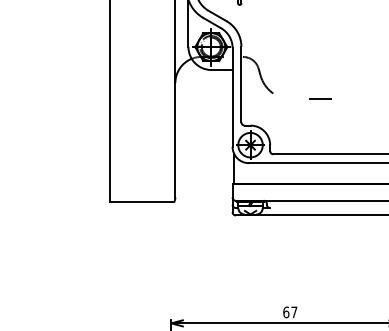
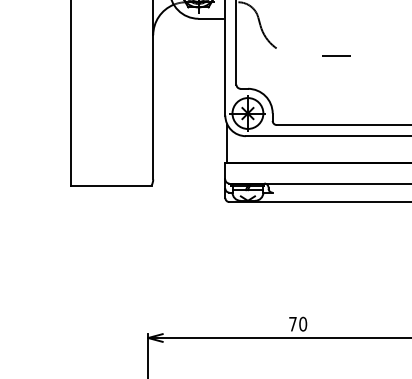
text: (290, 312) -> (298, 324), 67 -> 70

